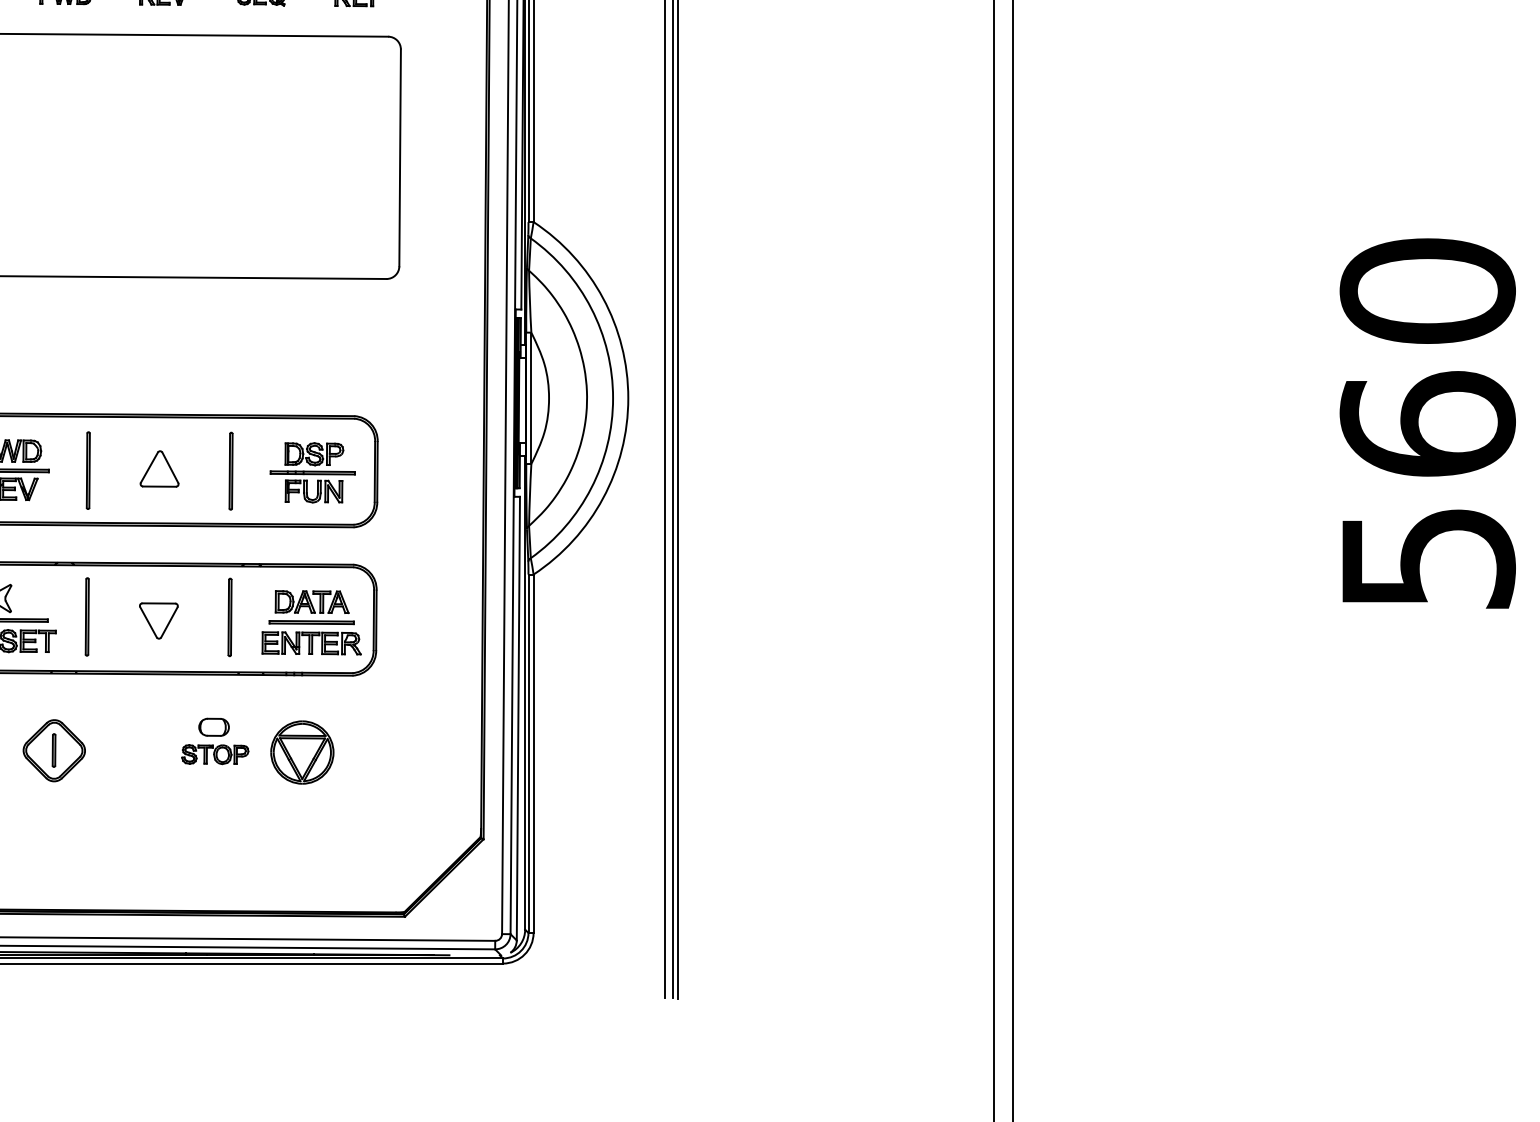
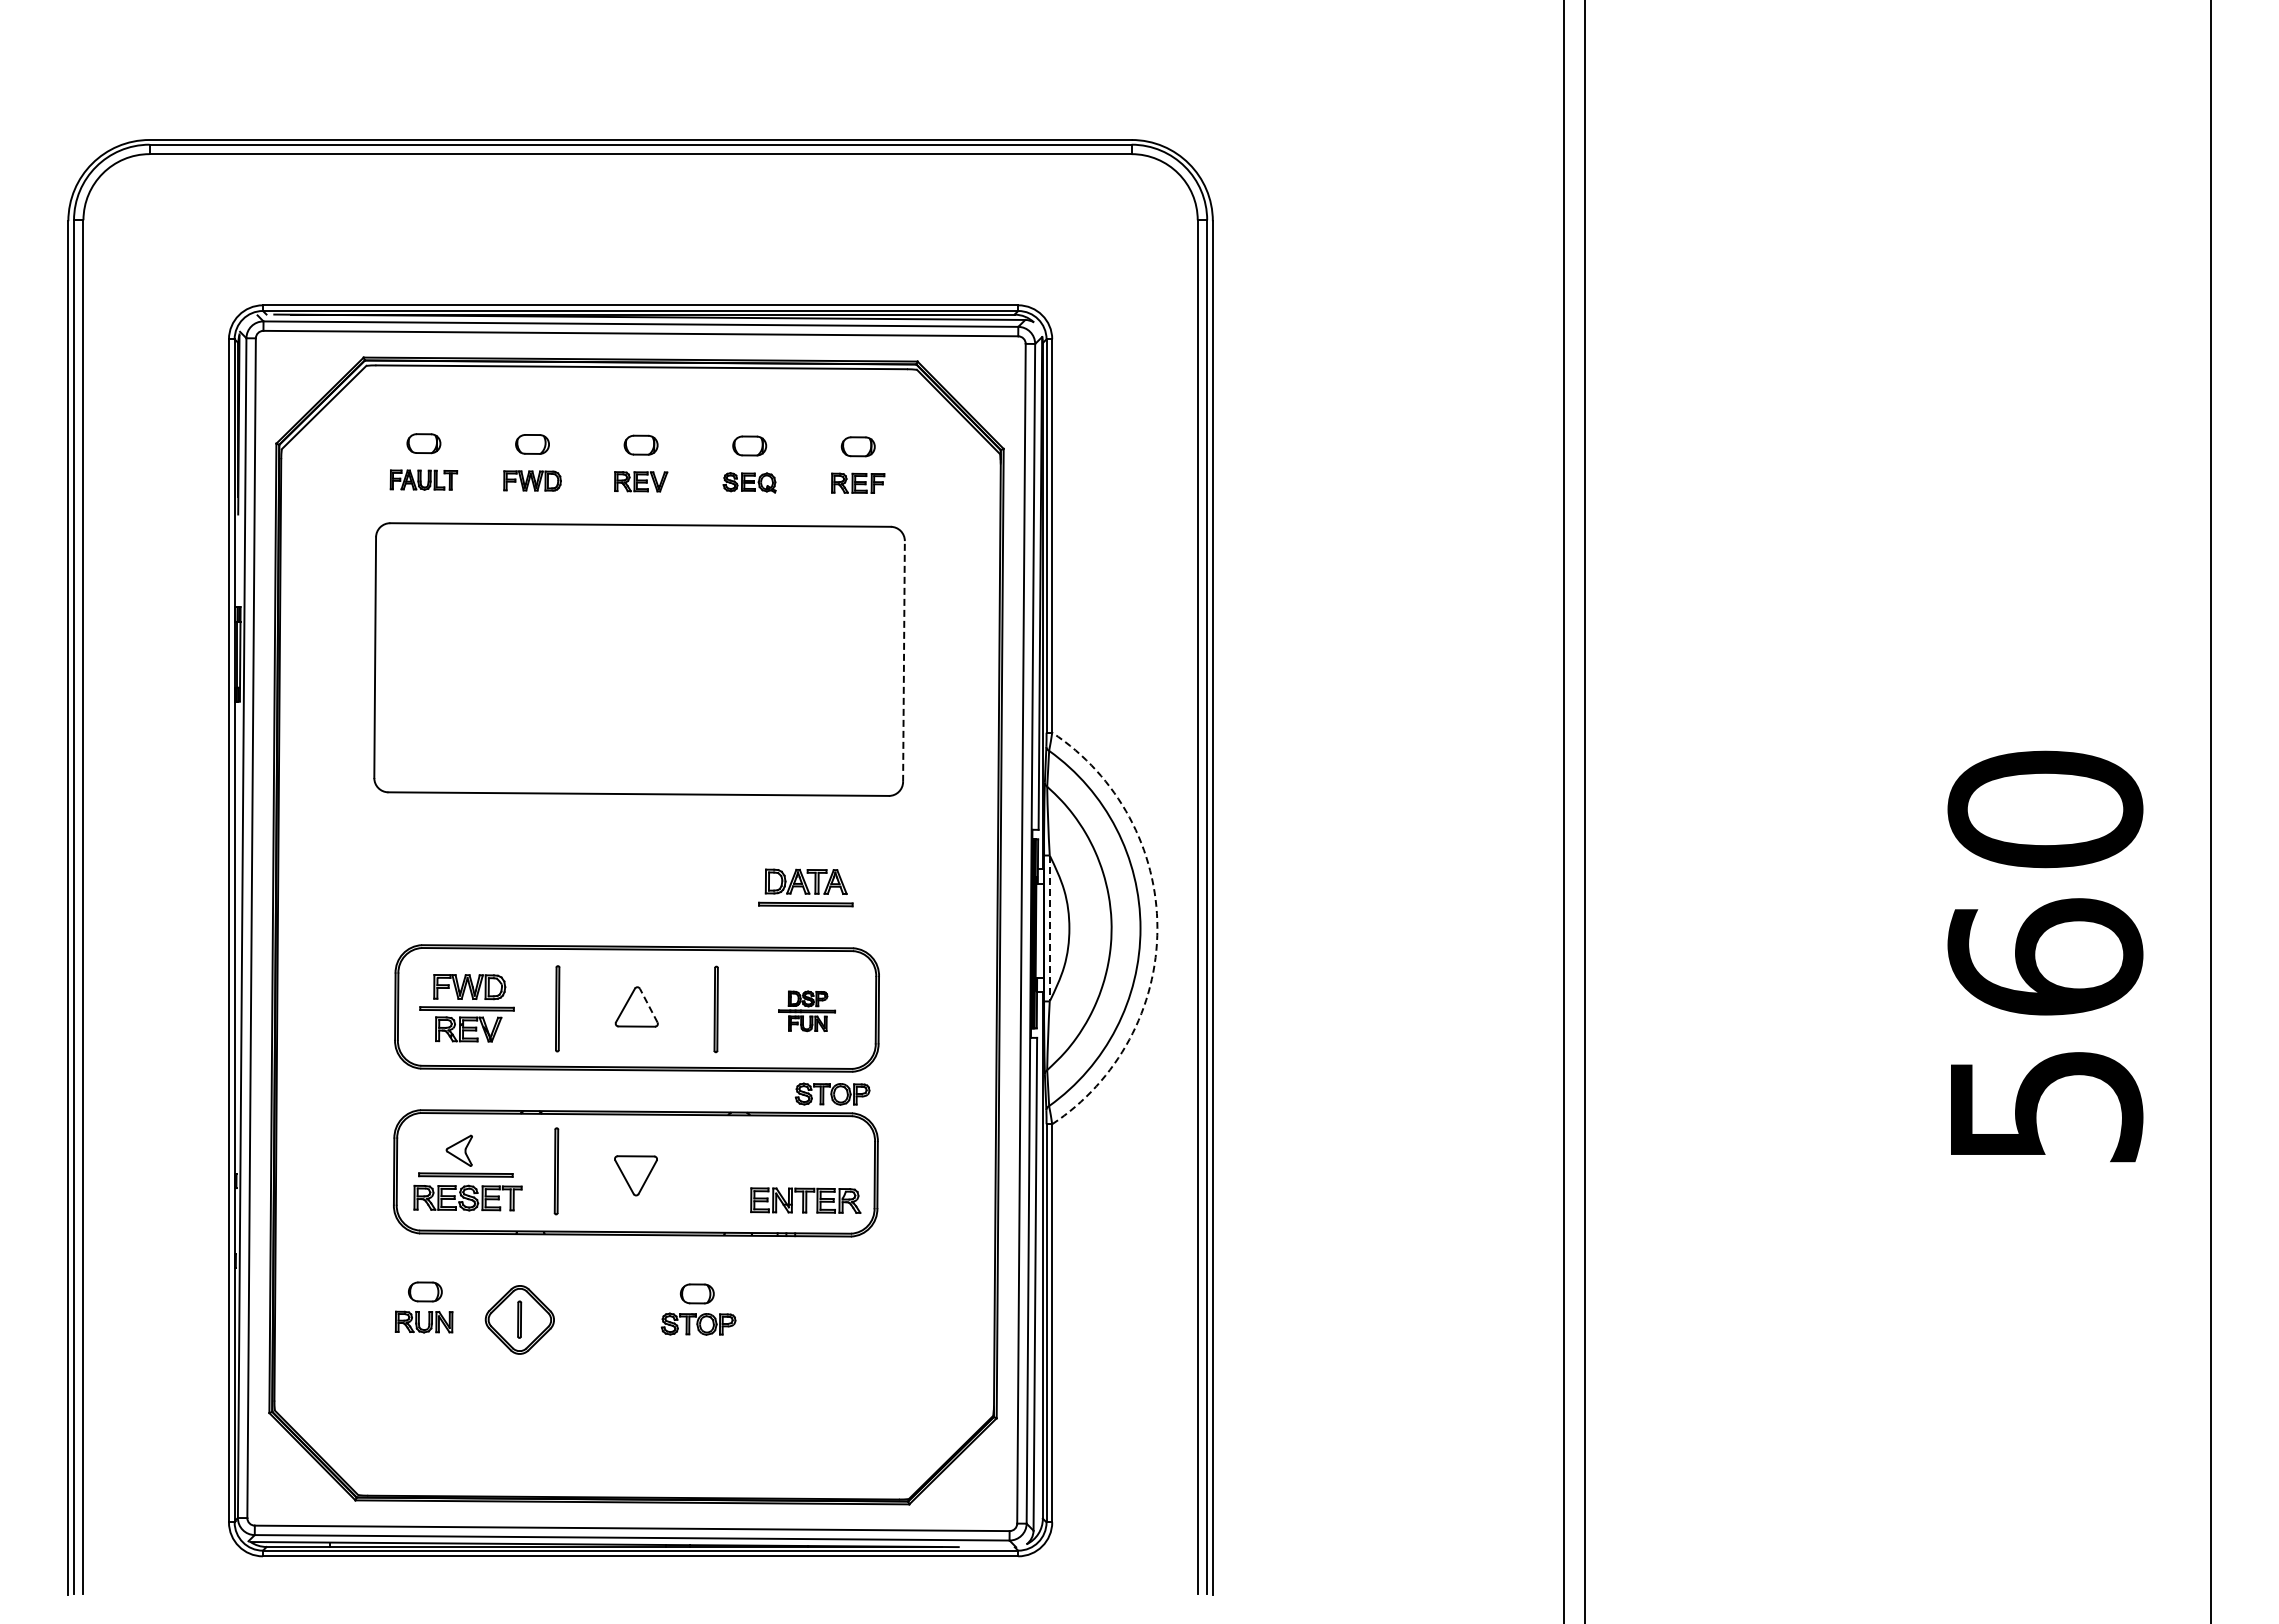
line: (399, 157) -> (903, 660), solid -> dashed
line: (531, 398) -> (1049, 928), solid -> dashed
arc: (628, 398) -> (1157, 928), solid -> dashed
line: (170, 467) -> (648, 1005), solid -> dashed
part: (312, 473) -> (806, 1011), size x0.6
part: (335, 546) -> (832, 1093), added
part: (311, 607) -> (805, 887), moved
part: (229, 617) -> (714, 1171), removed
part: (301, 752) -> (794, 1321), removed

